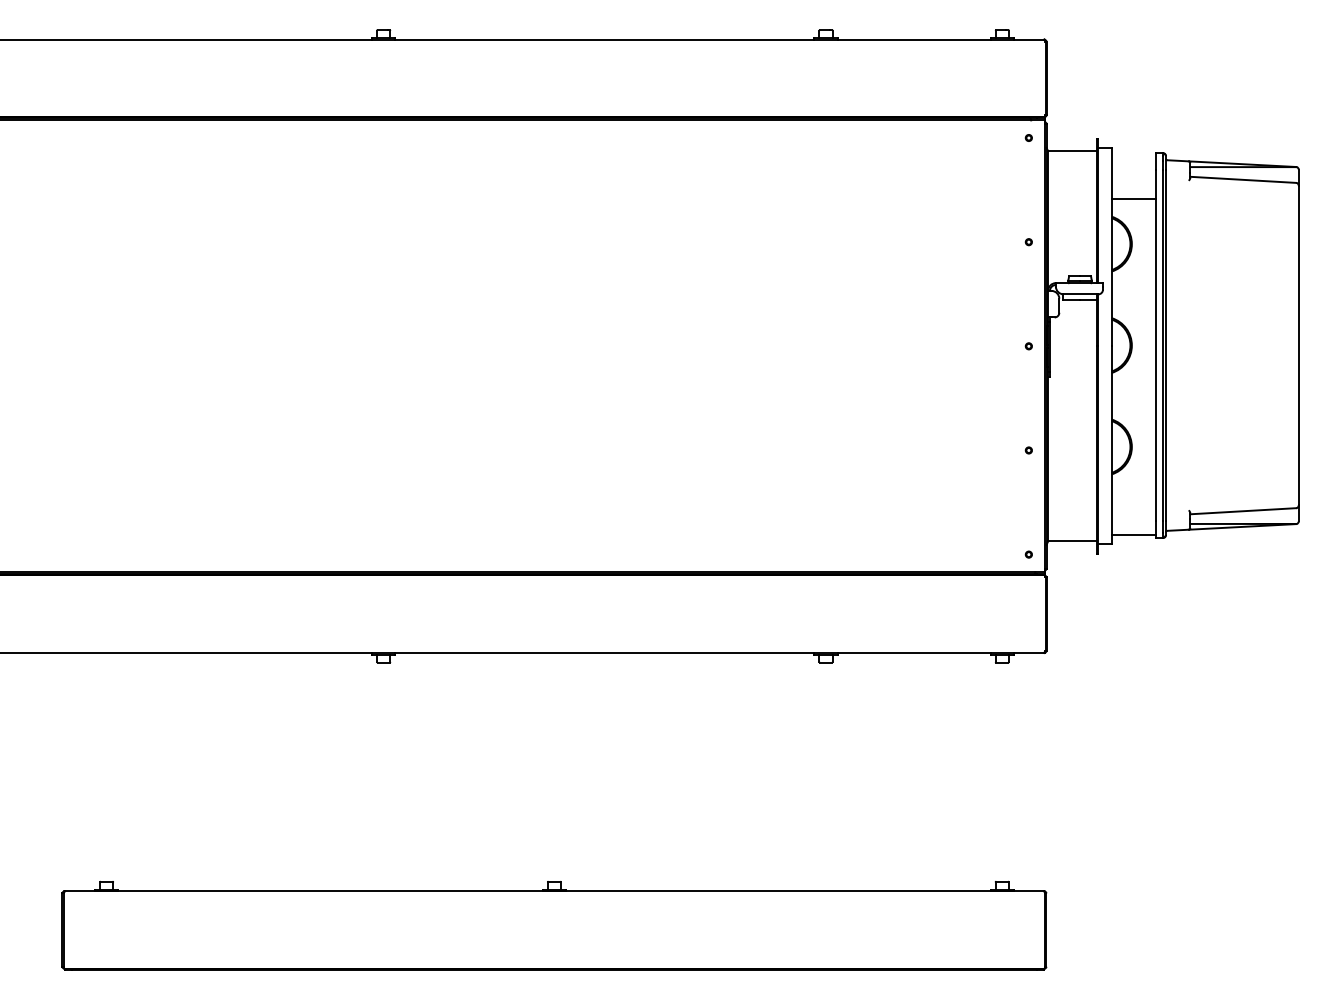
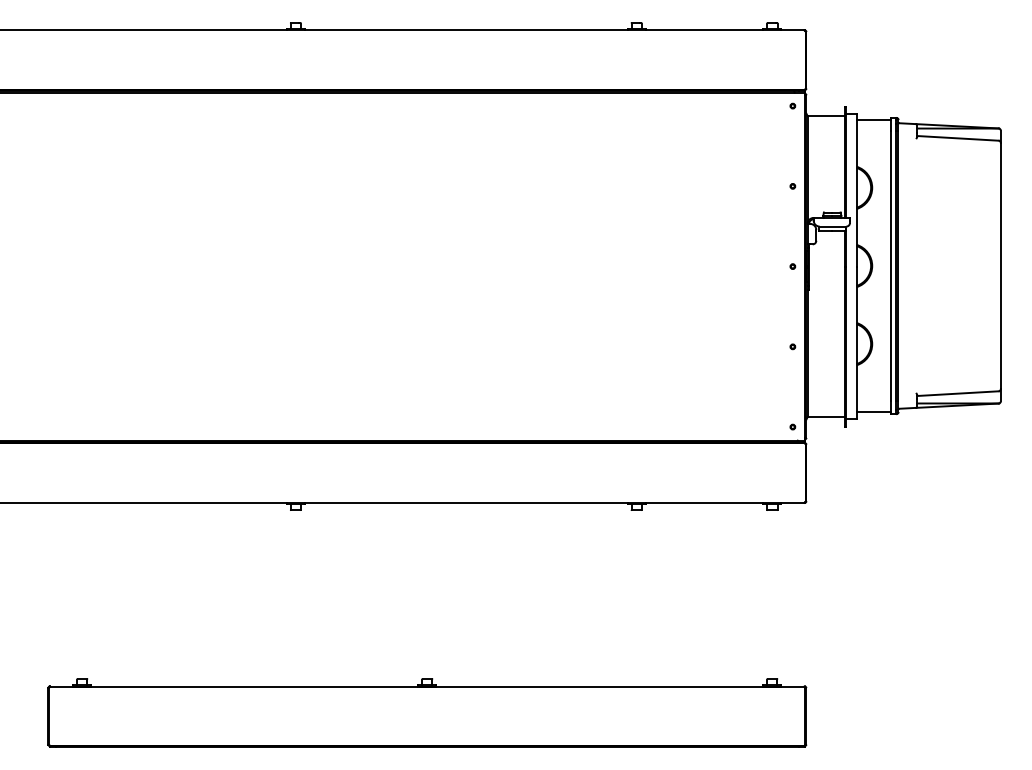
line: (1133, 198) -> (873, 119), moved

